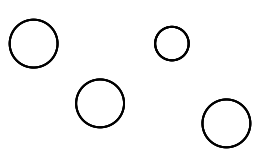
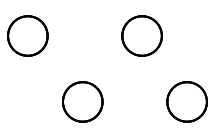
part: (171, 43) -> (141, 35), size x1.43
part: (99, 103) -> (82, 102), moved

